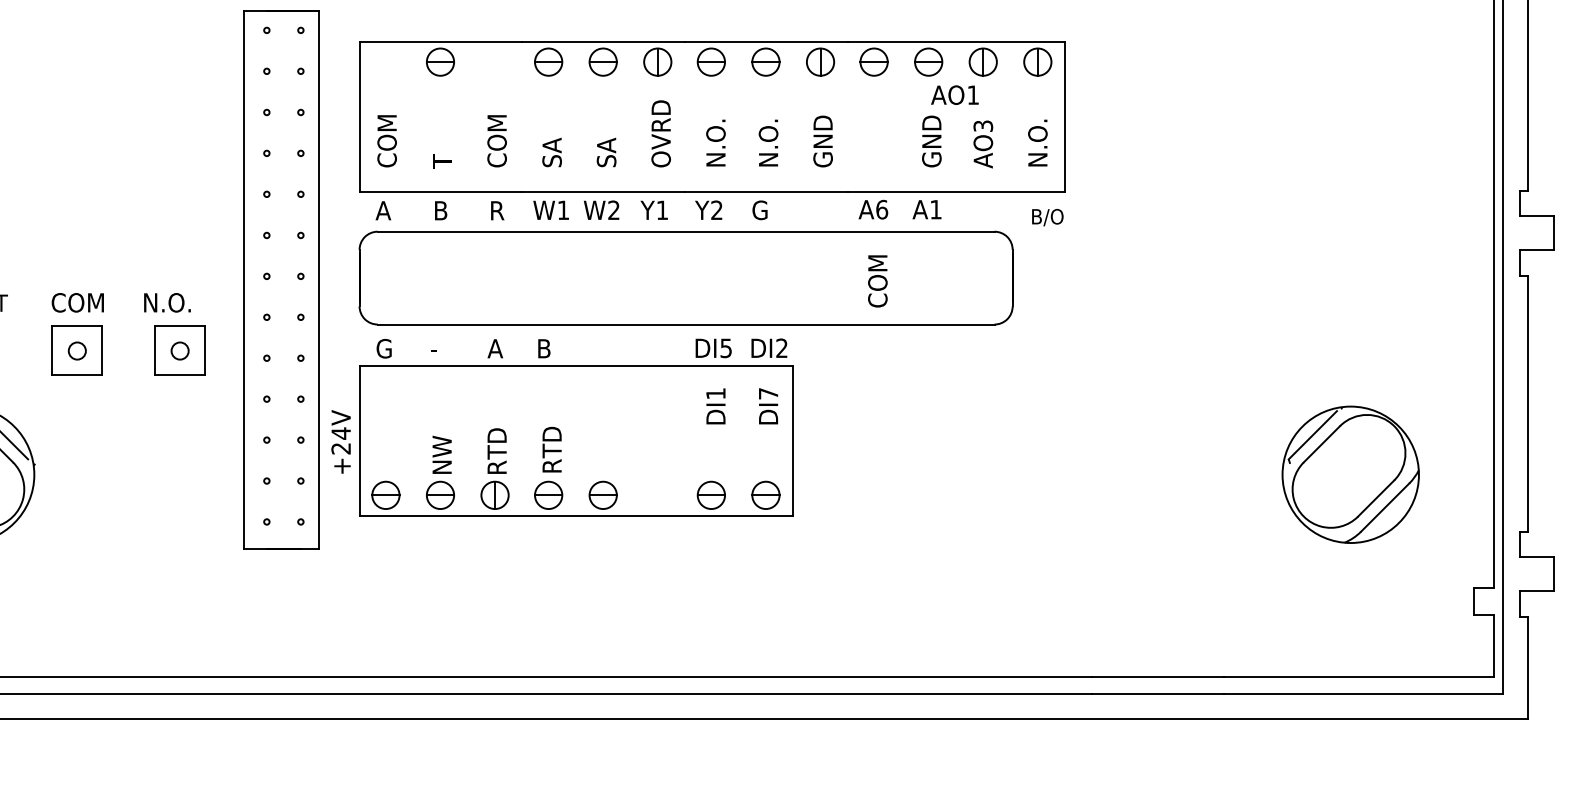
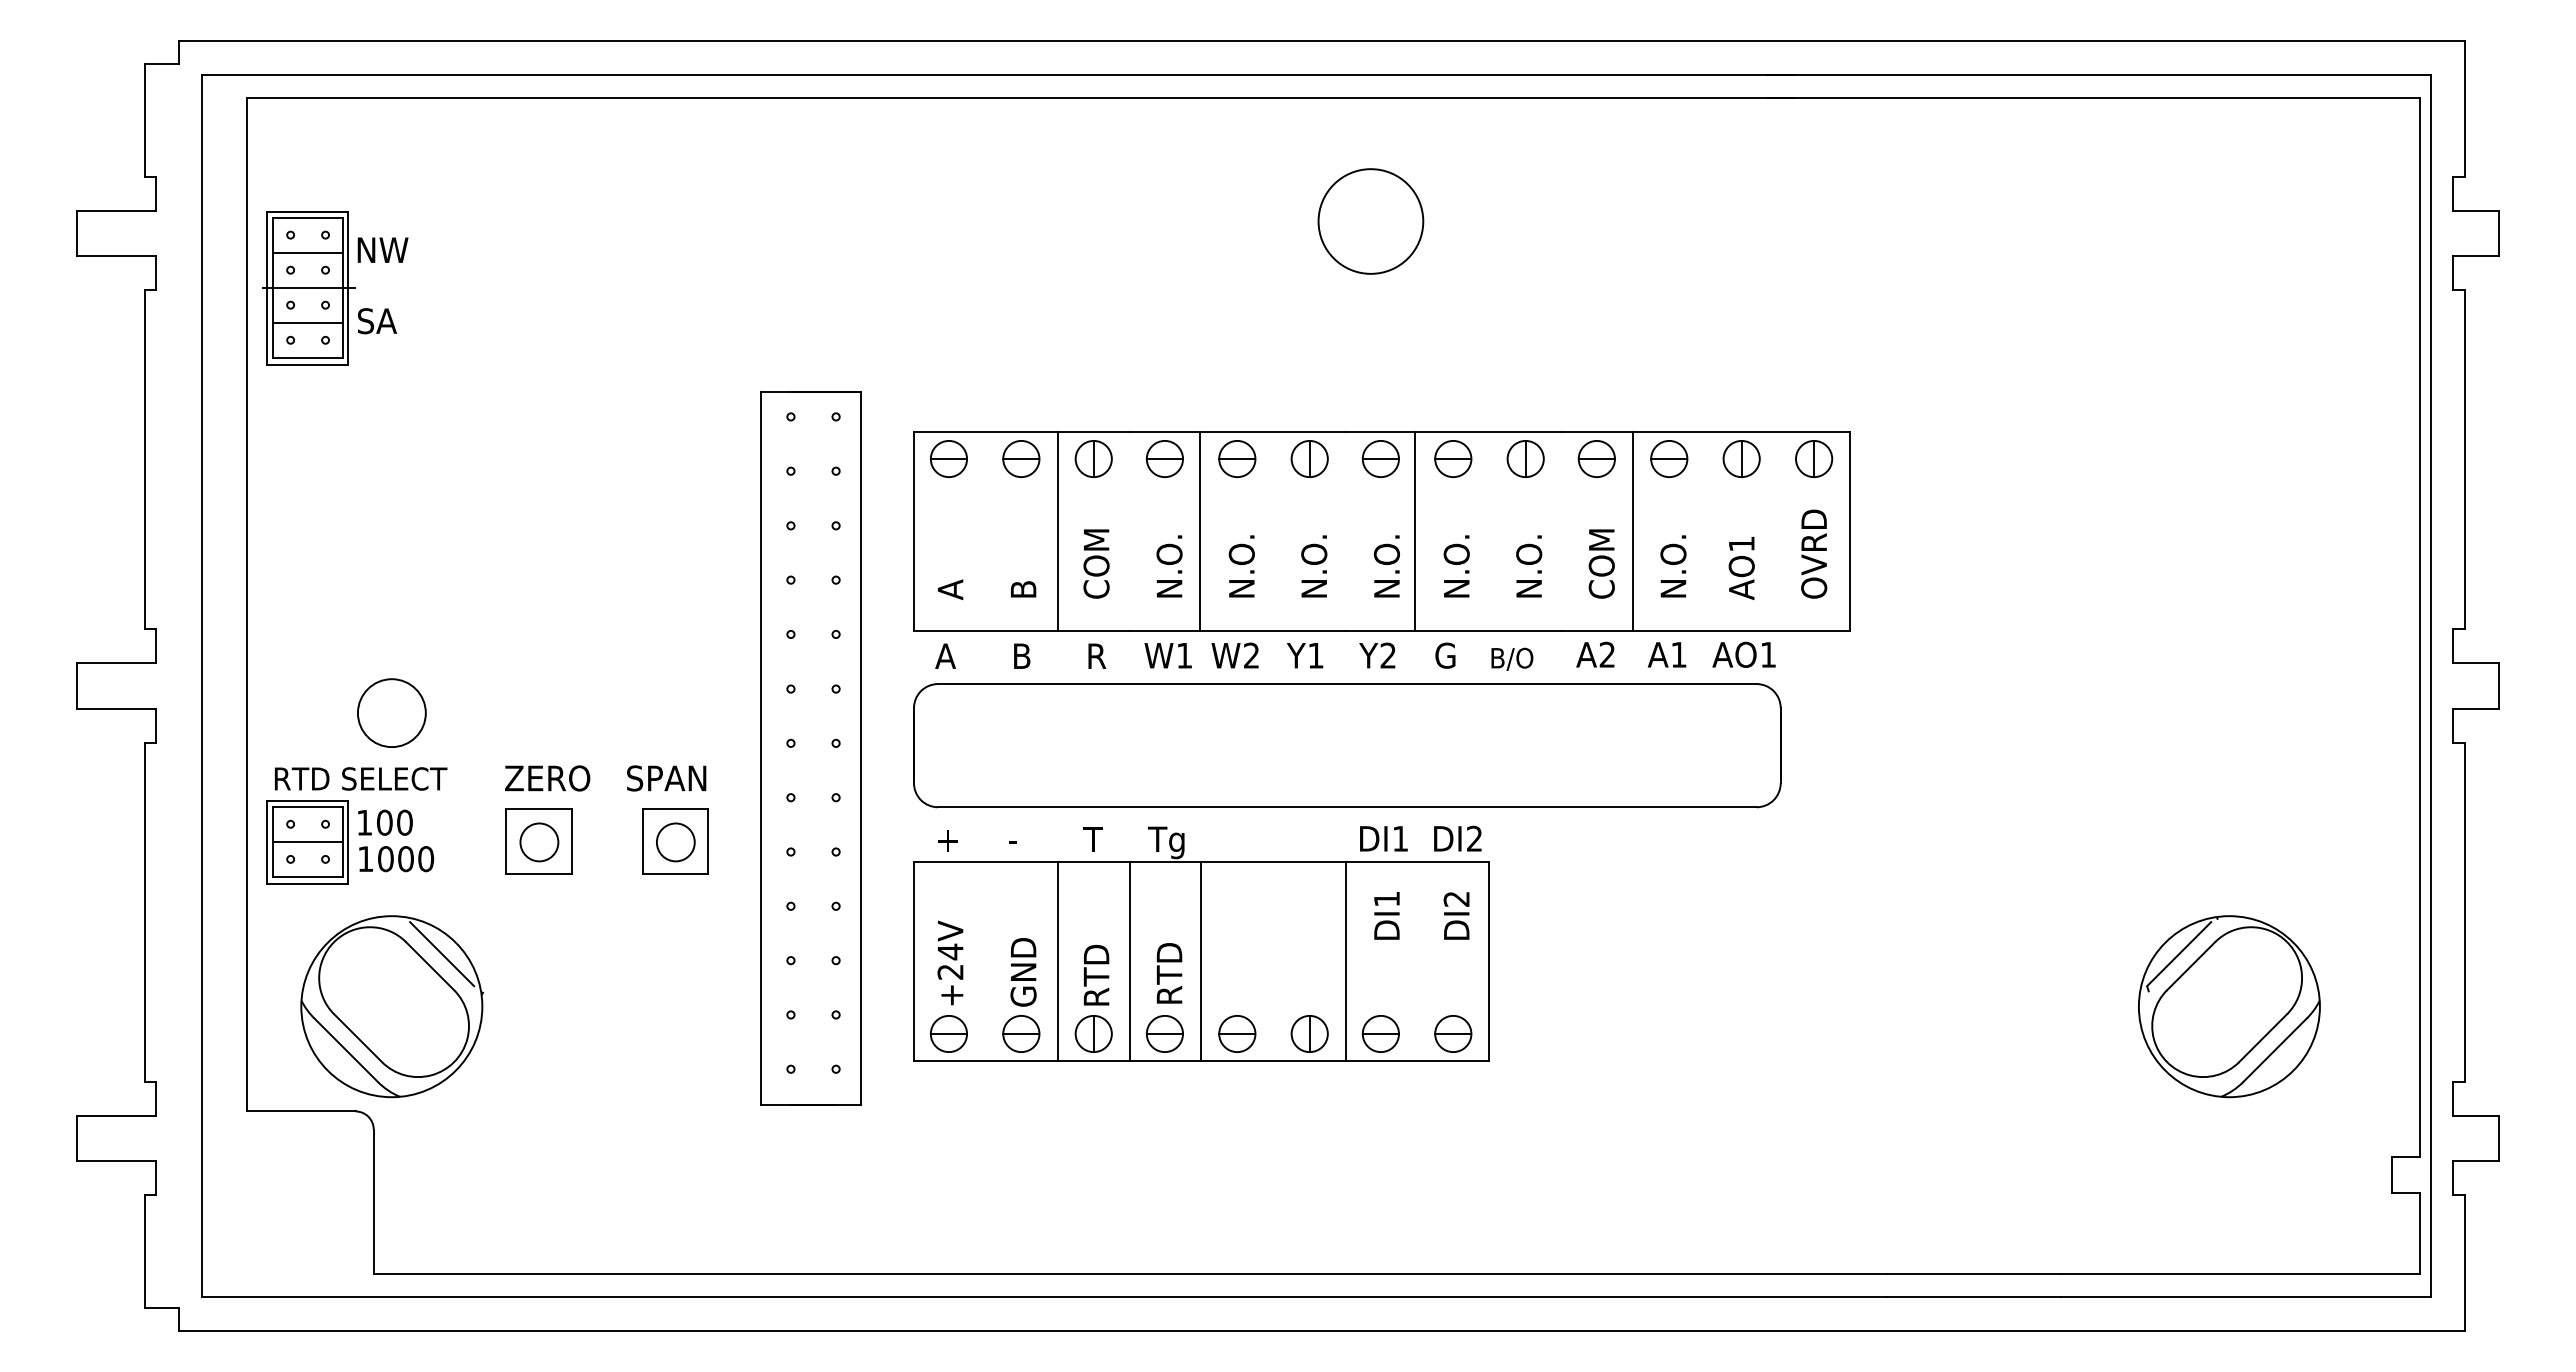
part: (385, 61) -> (948, 458), added
part: (494, 61) -> (1093, 458), added
text: (954, 94) -> (1743, 654), moved
line: (468, 116) -> (1058, 531), added
line: (574, 116) -> (1199, 531), added
line: (737, 116) -> (1415, 531), added
line: (900, 116) -> (1632, 531), added
text: (983, 125) -> (1741, 543), AO3 -> AO1
text: (661, 133) -> (1314, 553), OVRD -> N.O.
text: (1038, 133) -> (1814, 553), N.O. -> OVRD
text: (387, 141) -> (950, 564), COM -> A
text: (823, 141) -> (1529, 564), GND -> N.O.
text: (931, 141) -> (1673, 564), GND -> N.O.
text: (552, 143) -> (1169, 566), SA -> N.O.
text: (606, 143) -> (1241, 566), SA -> N.O.
text: (442, 161) -> (1023, 590), T -> B
text: (882, 209) -> (1607, 654), A6 -> A2
text: (1047, 216) -> (1512, 658), moved
text: (877, 281) -> (1601, 563), moved
text: (83, 302) -> (547, 778), COM -> ZERO
text: (173, 302) -> (666, 778), N.O. -> SPAN
text: (384, 348) -> (946, 839), G -> +
text: (494, 348) -> (1093, 838), A -> T
text: (726, 348) -> (1400, 838), DI5 -> DI1
circle: (77, 351) -> (539, 842), size x1.67
circle: (179, 351) -> (675, 842), size x1.67
text: (549, 351) -> (1166, 842), B -> Tg
text: (768, 393) -> (1456, 898), DI7 -> DI2
line: (467, 440) -> (1057, 961), added
line: (521, 440) -> (1129, 961), added
line: (576, 440) -> (1201, 961), added
line: (684, 440) -> (1345, 961), added
text: (341, 441) -> (950, 962), moved
text: (442, 449) -> (1023, 972), NW -> GND
part: (657, 495) -> (1309, 1033), added

